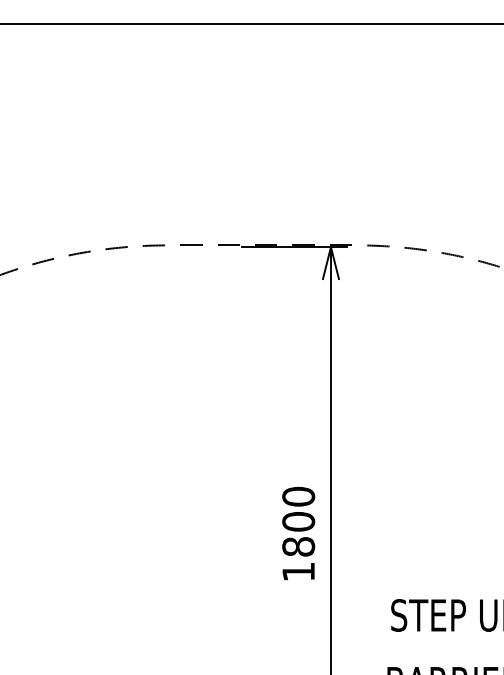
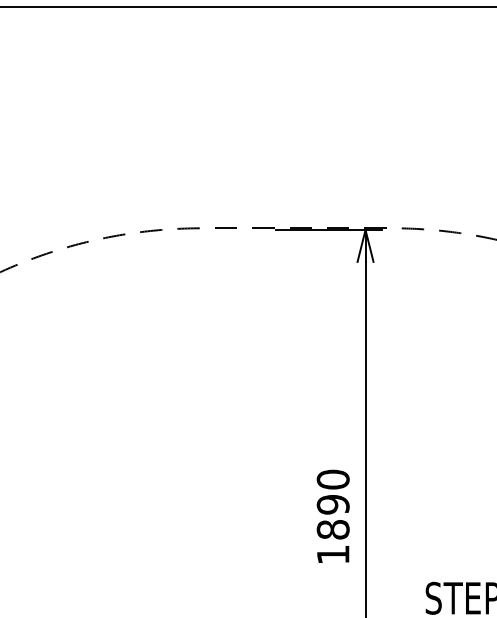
text: (298, 521) -> (333, 504), 1800 -> 1890

